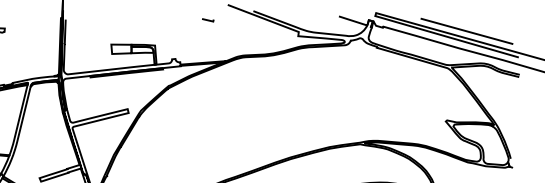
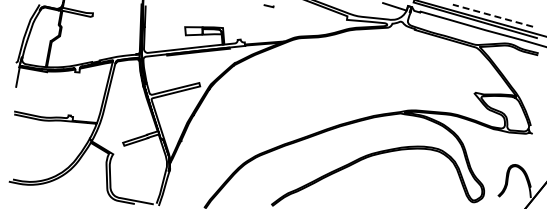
line: (465, 31) -> (491, 15), solid -> dashed

